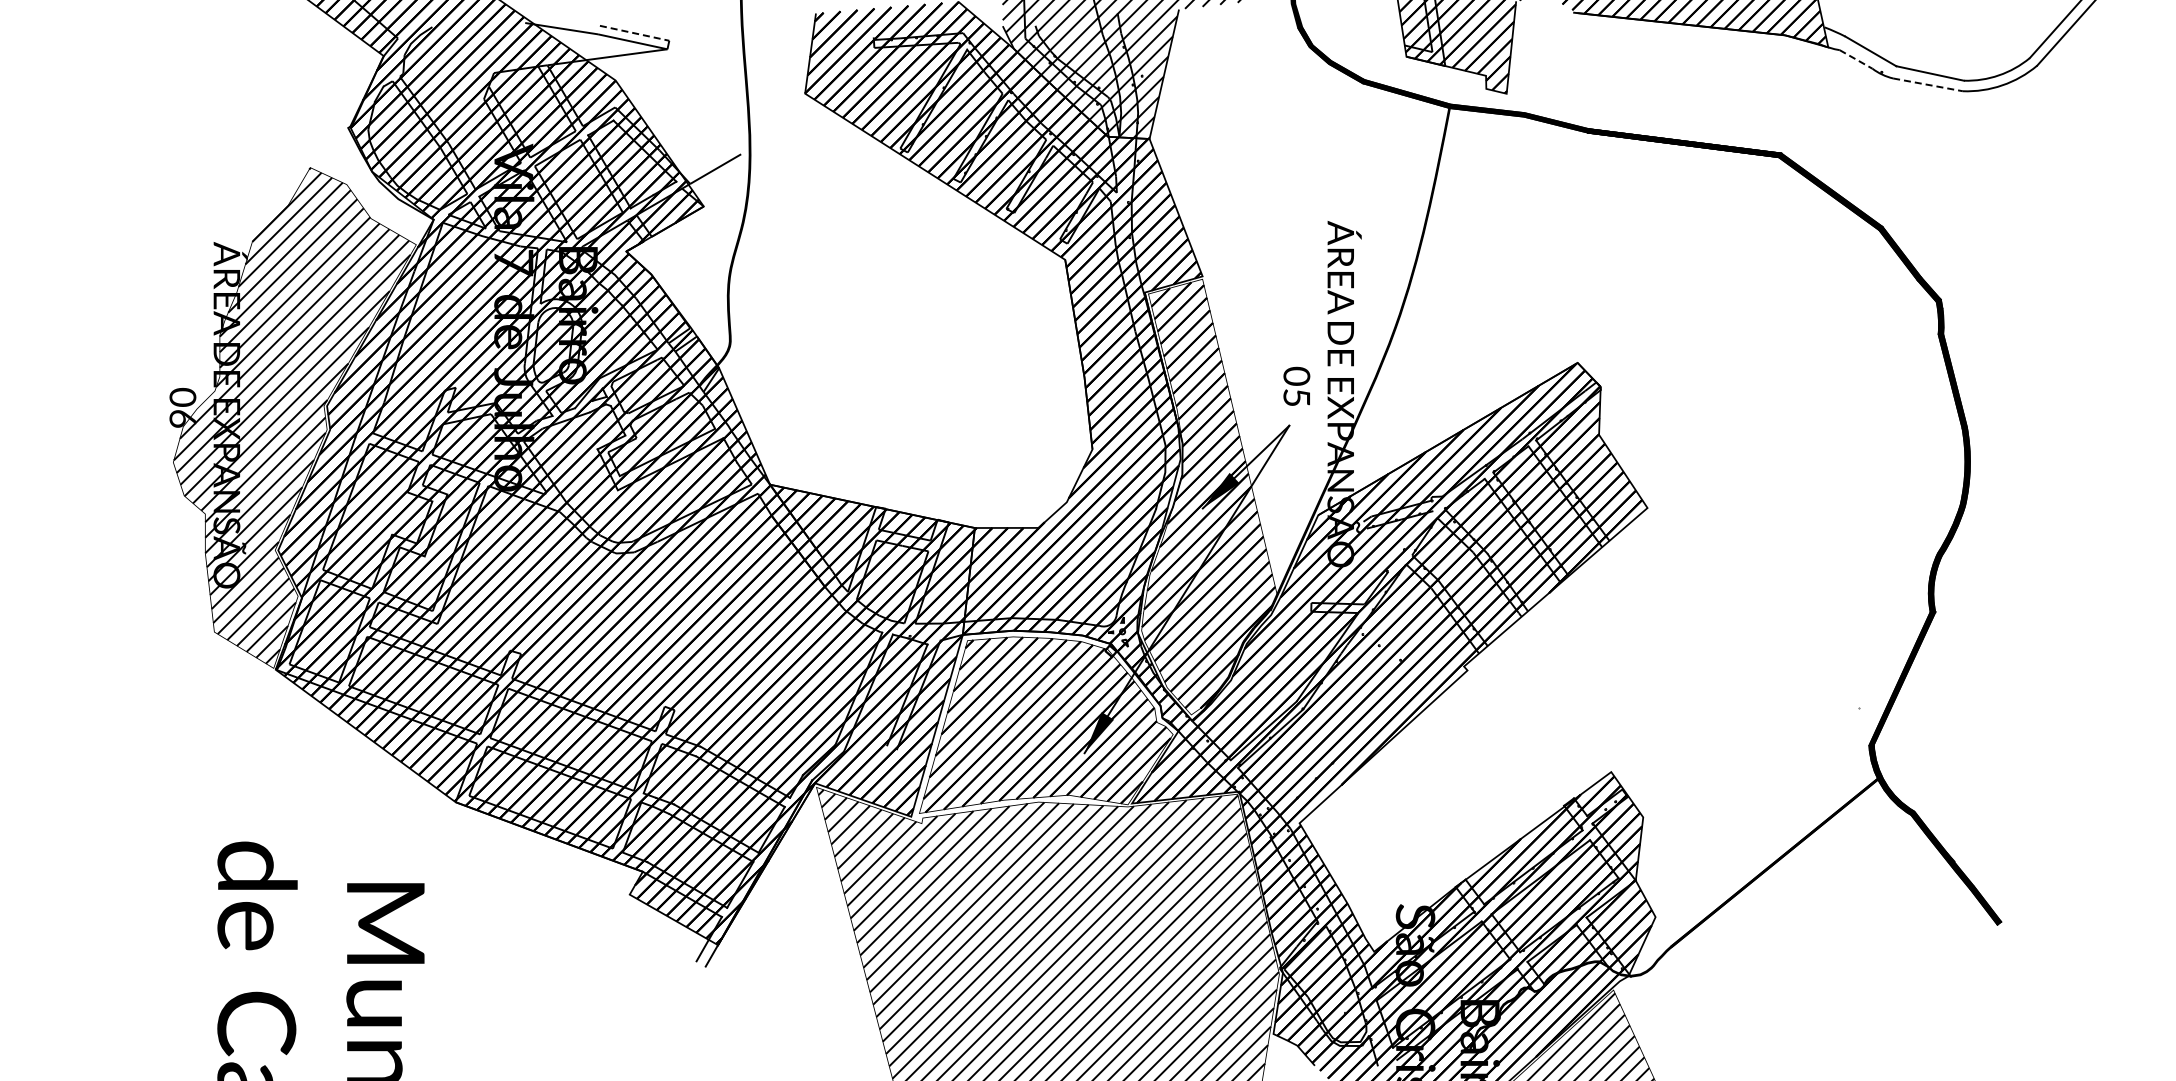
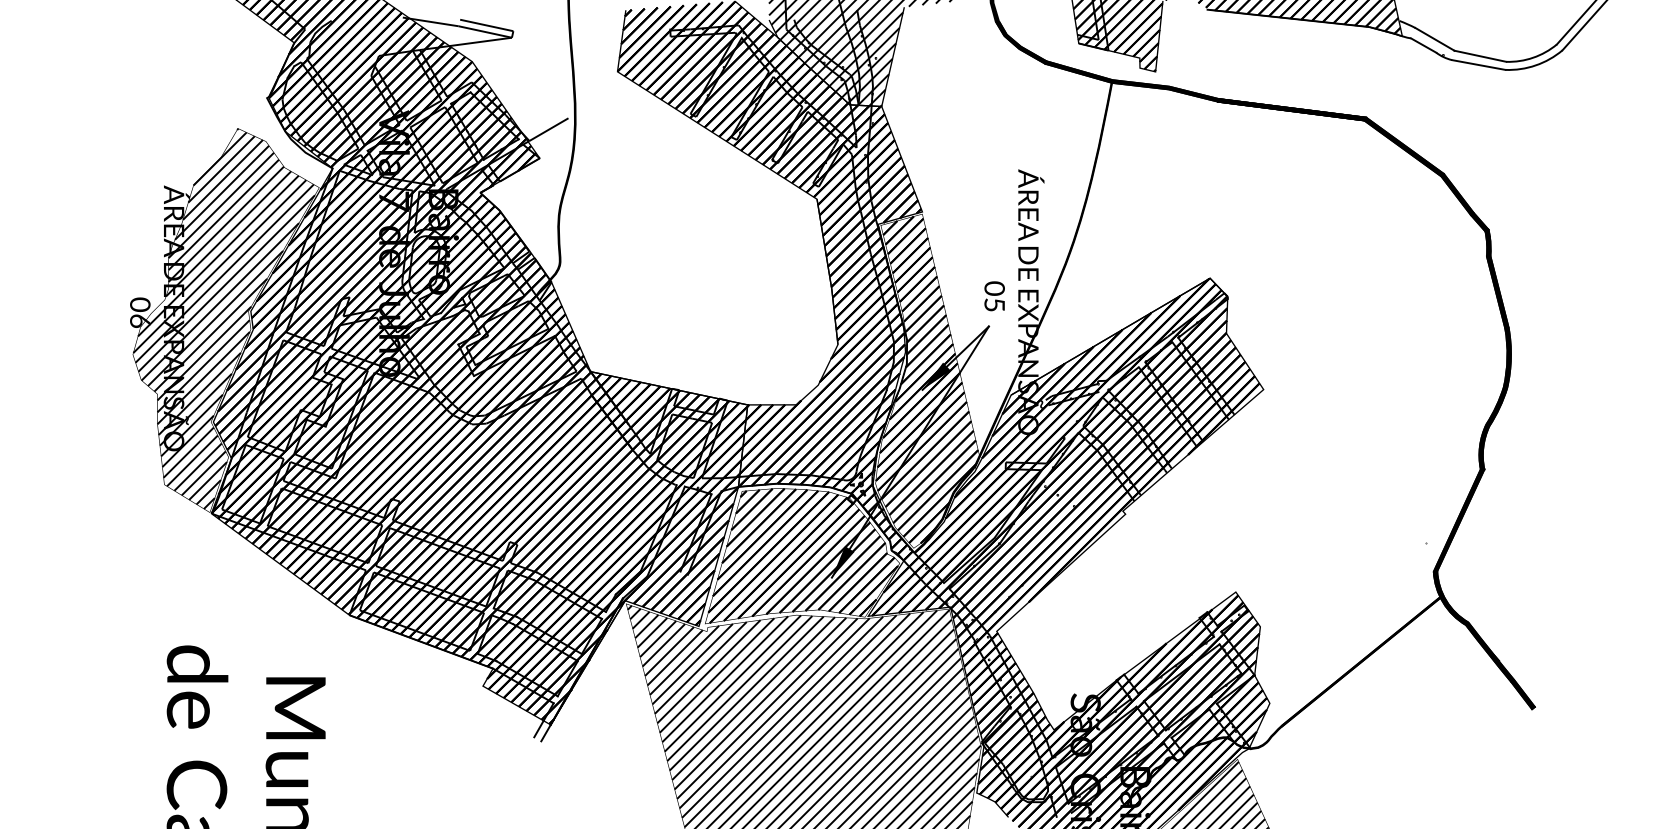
line: (635, 33) -> (487, 25), dashed -> solid
line: (1856, 59) -> (1423, 45), dashed -> solid
line: (1928, 84) -> (1479, 64), dashed -> solid

